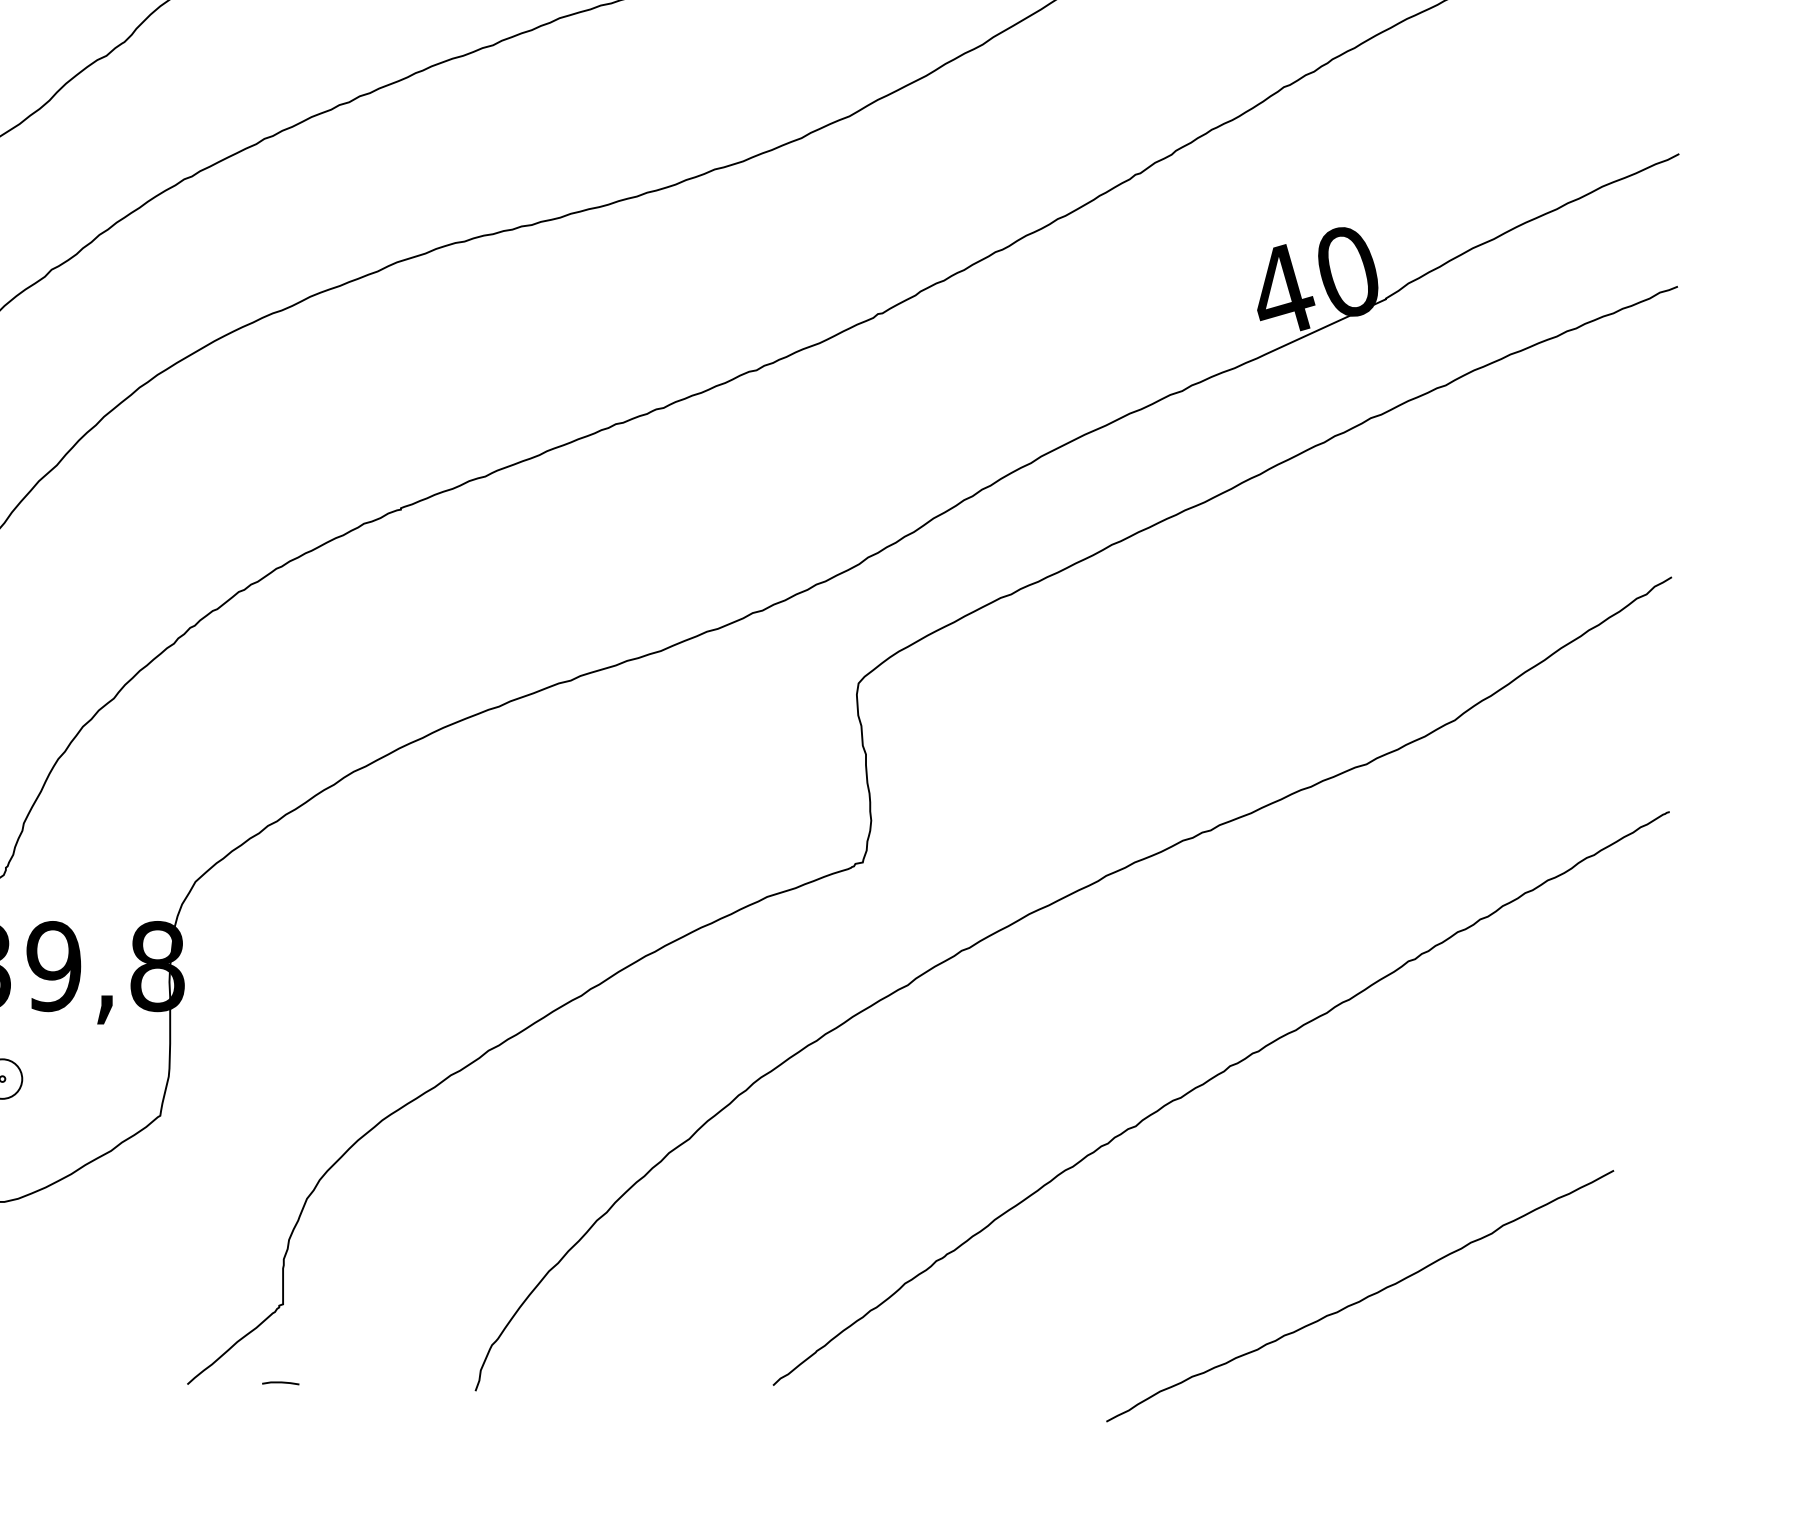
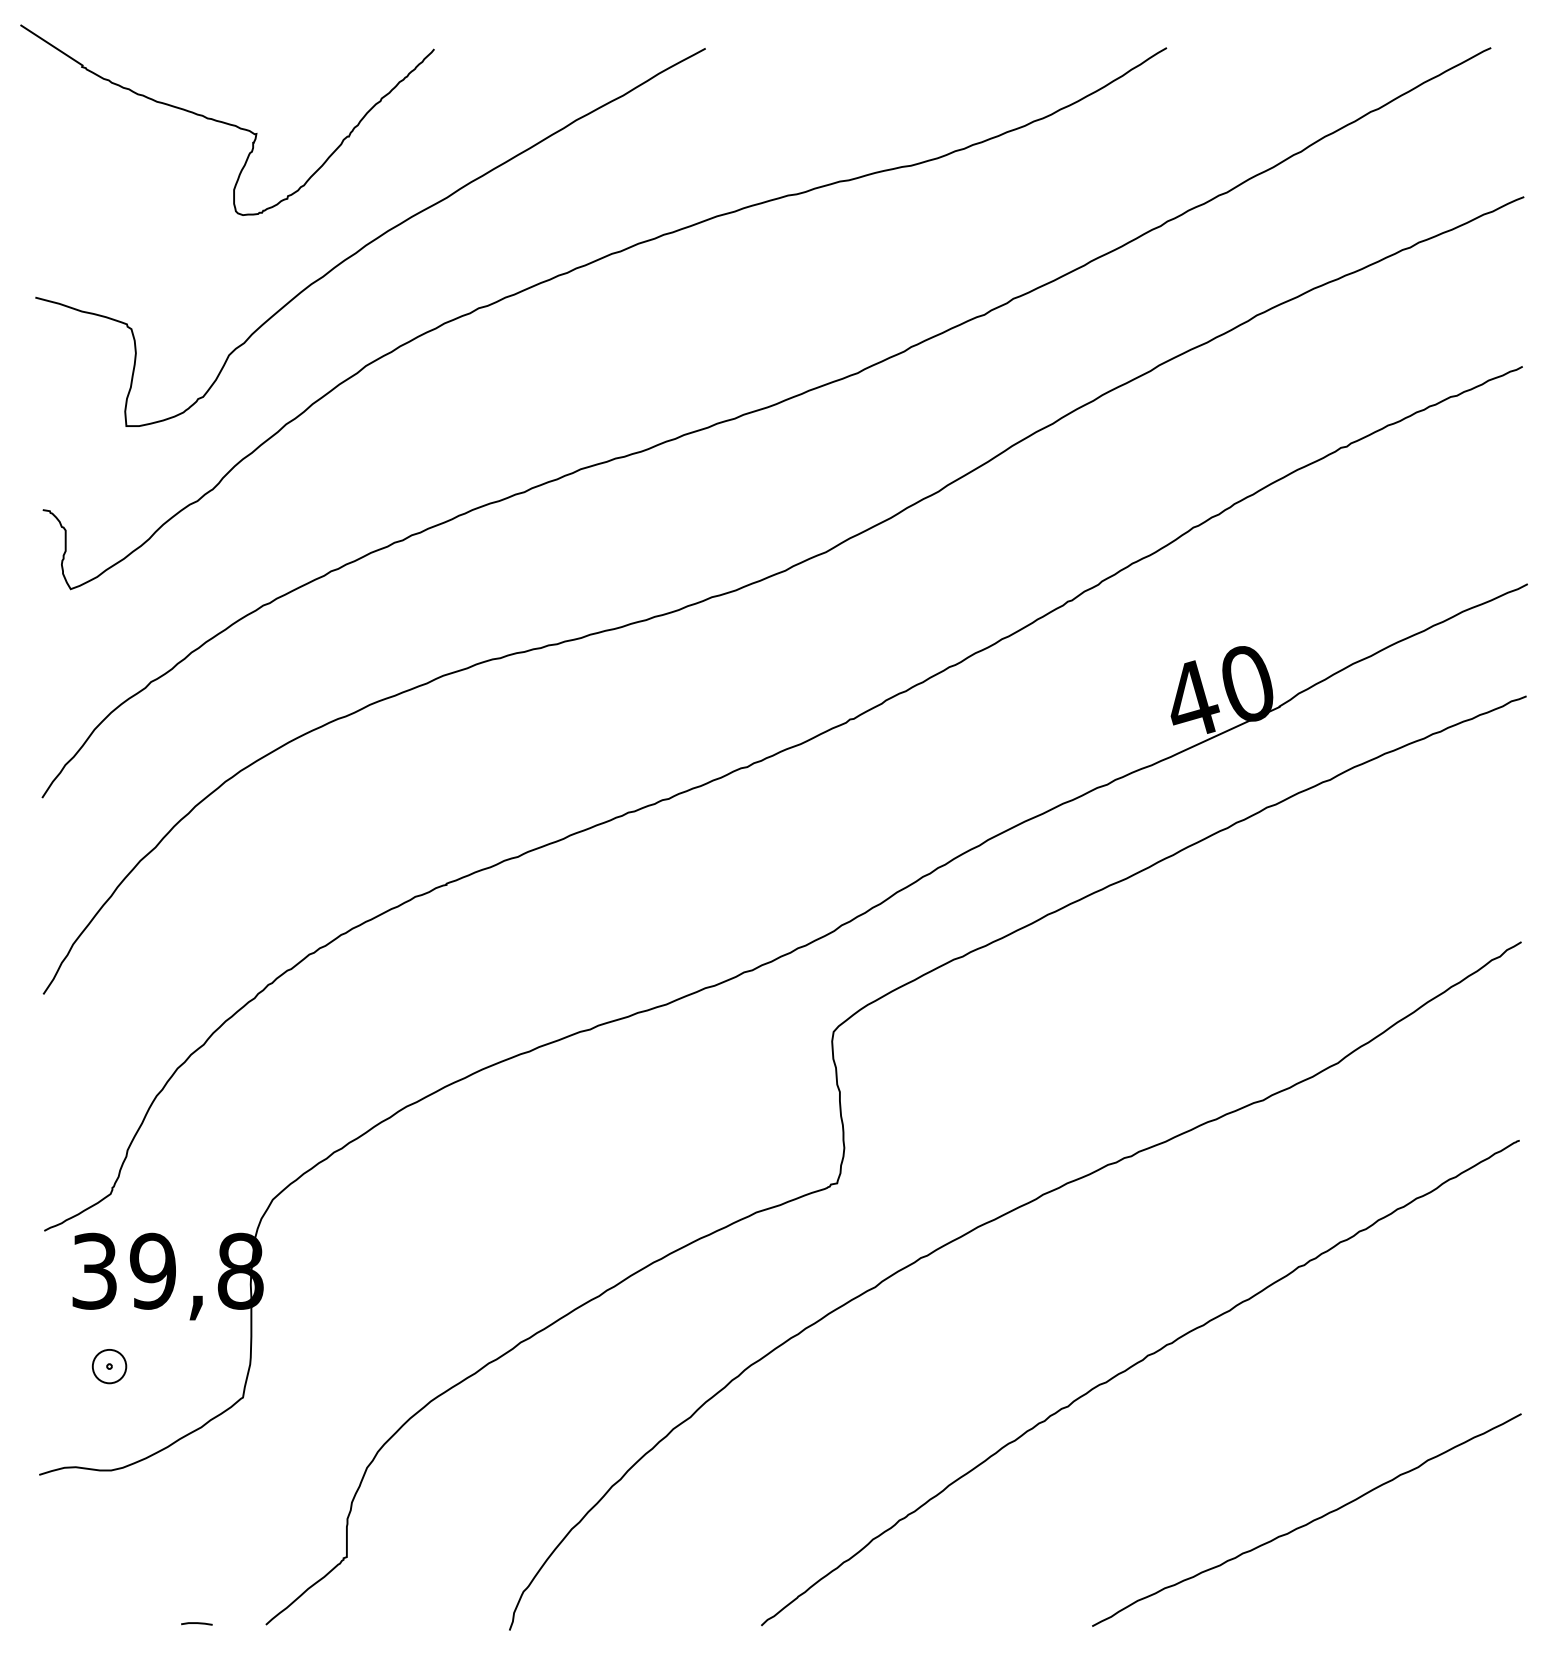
curve: (1363, 1297) -> (1309, 1521), moved
line: (280, 1382) -> (196, 1623), moved

